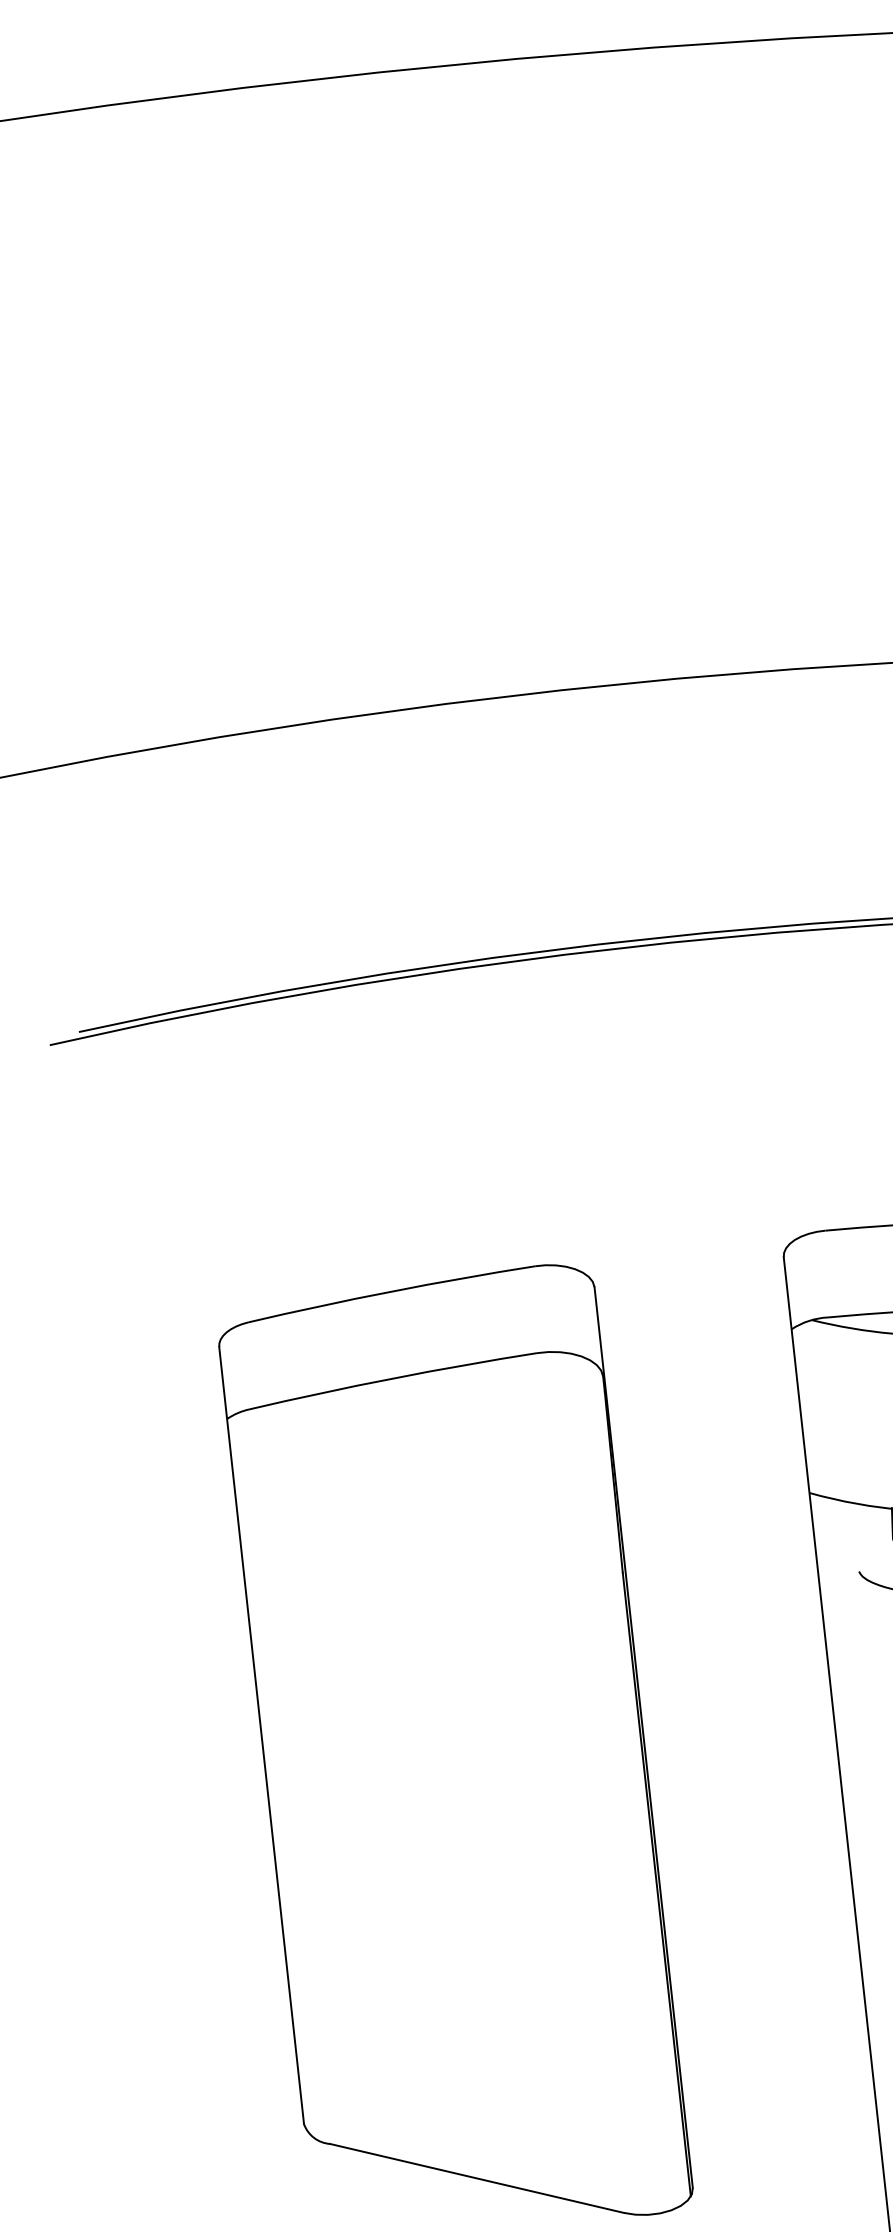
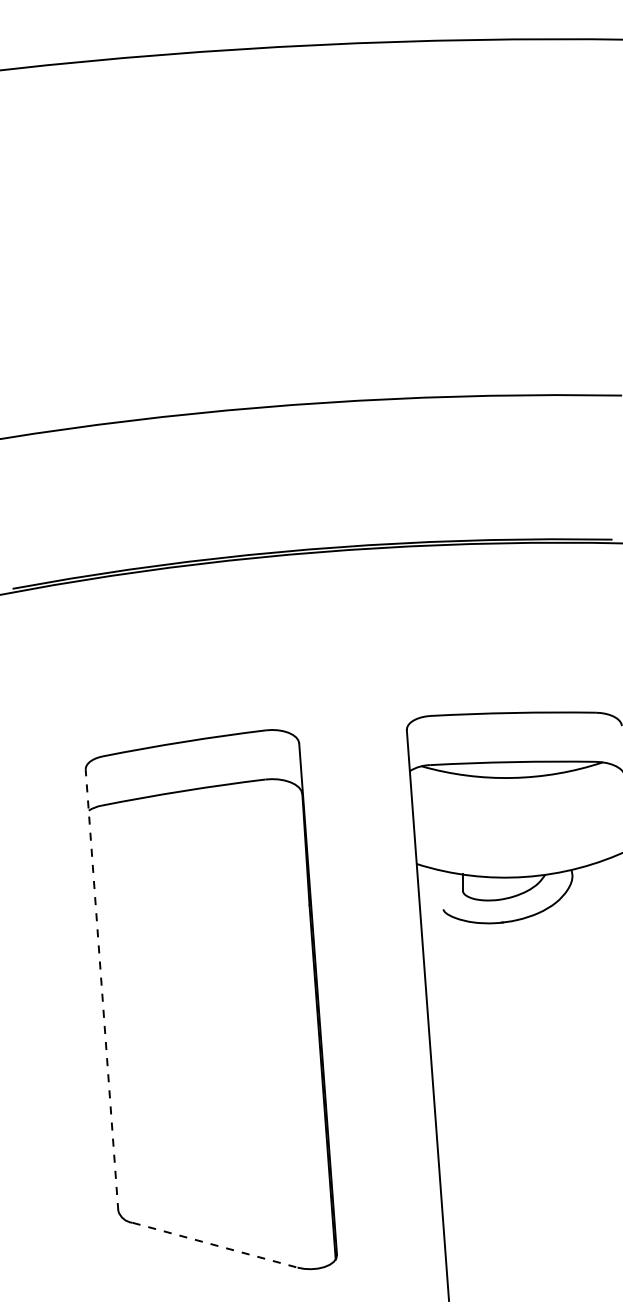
line: (260, 1733) -> (101, 989), solid -> dashed
line: (477, 2178) -> (215, 1245), solid -> dashed

